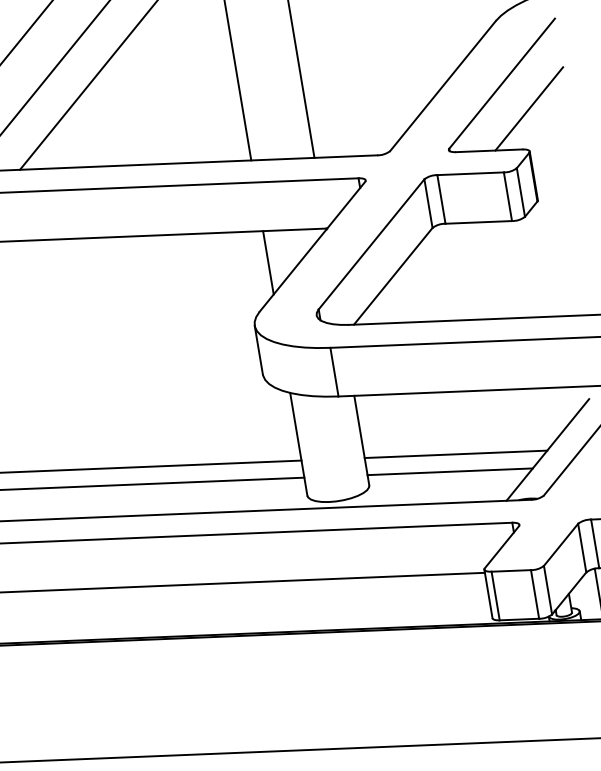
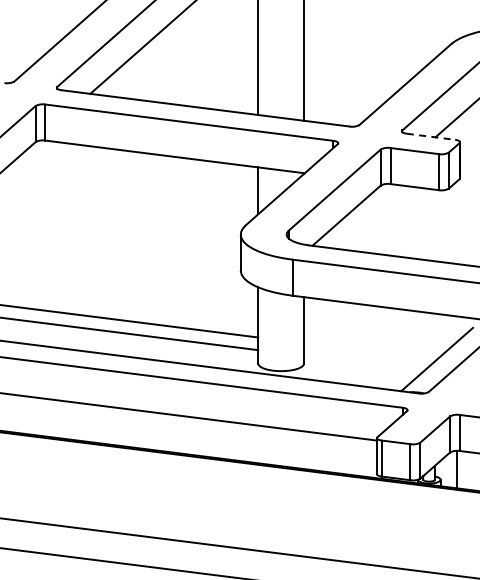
line: (489, 150) -> (431, 136), solid -> dashed
line: (456, 454) -> (370, 351), removed
line: (450, 471) -> (364, 363), removed

